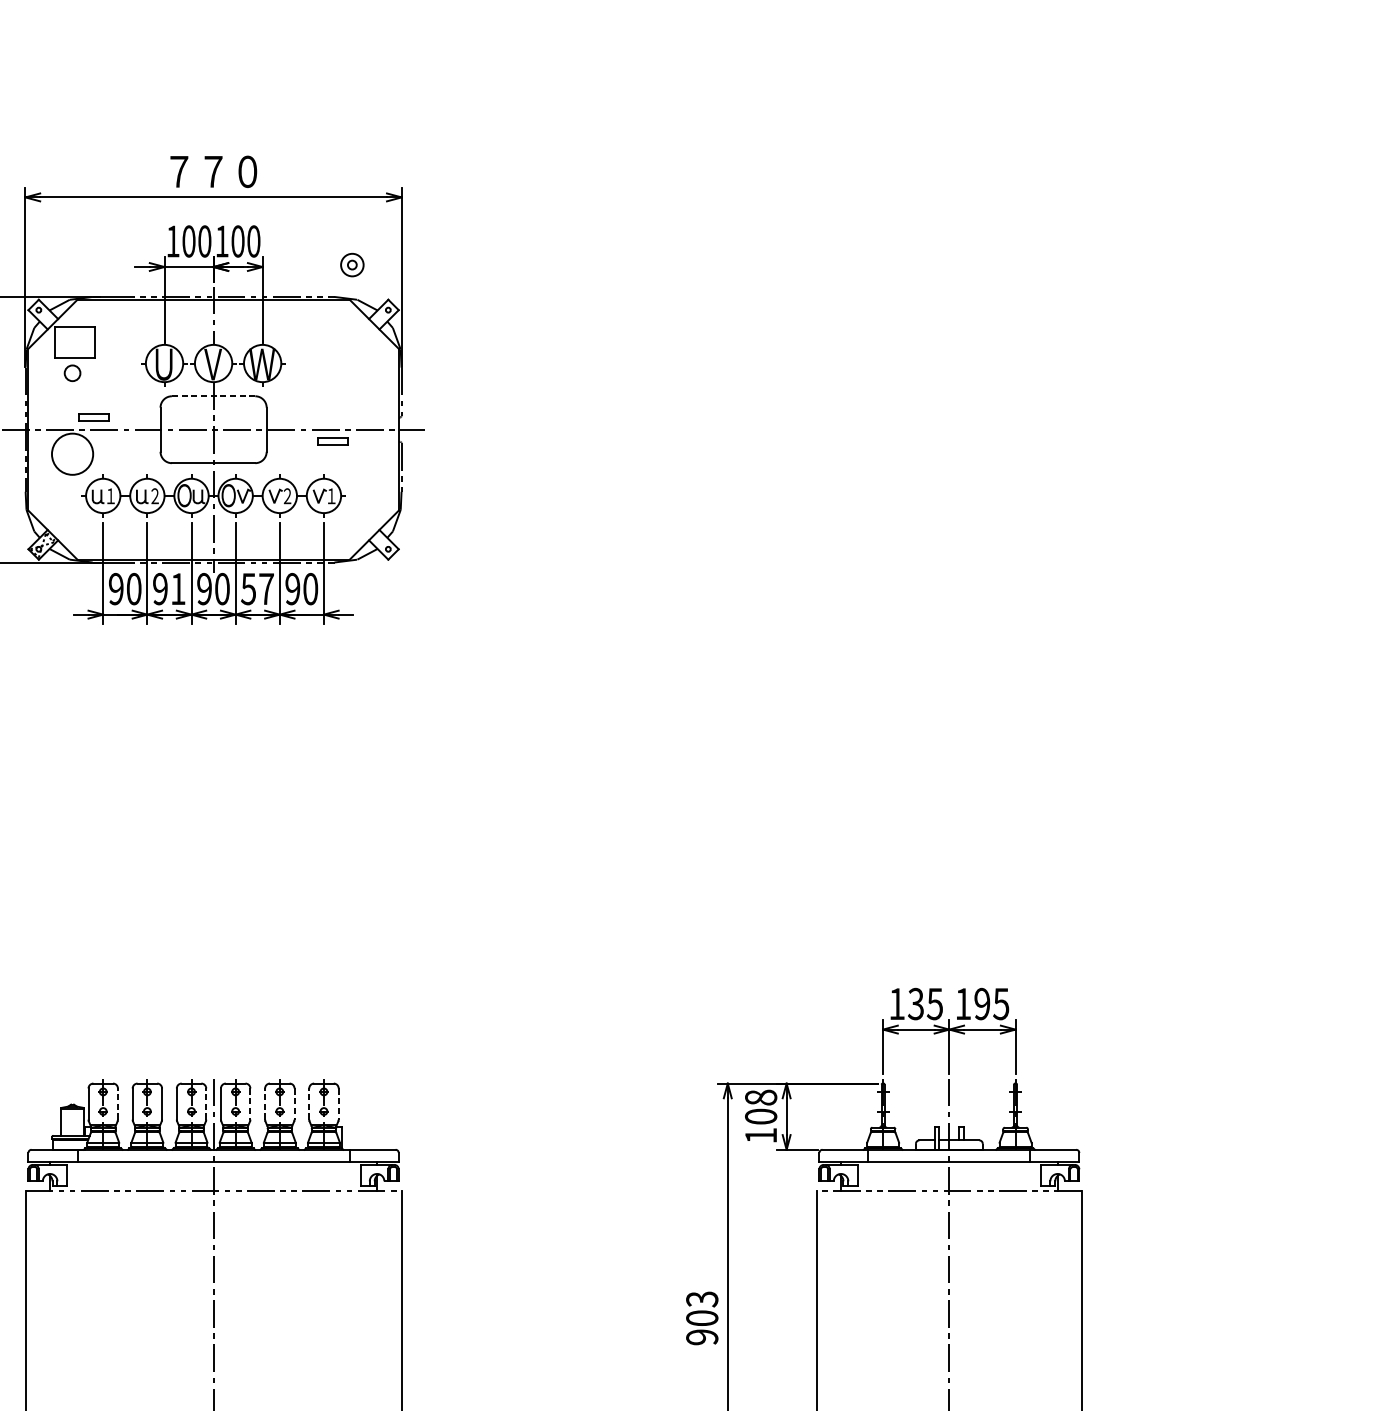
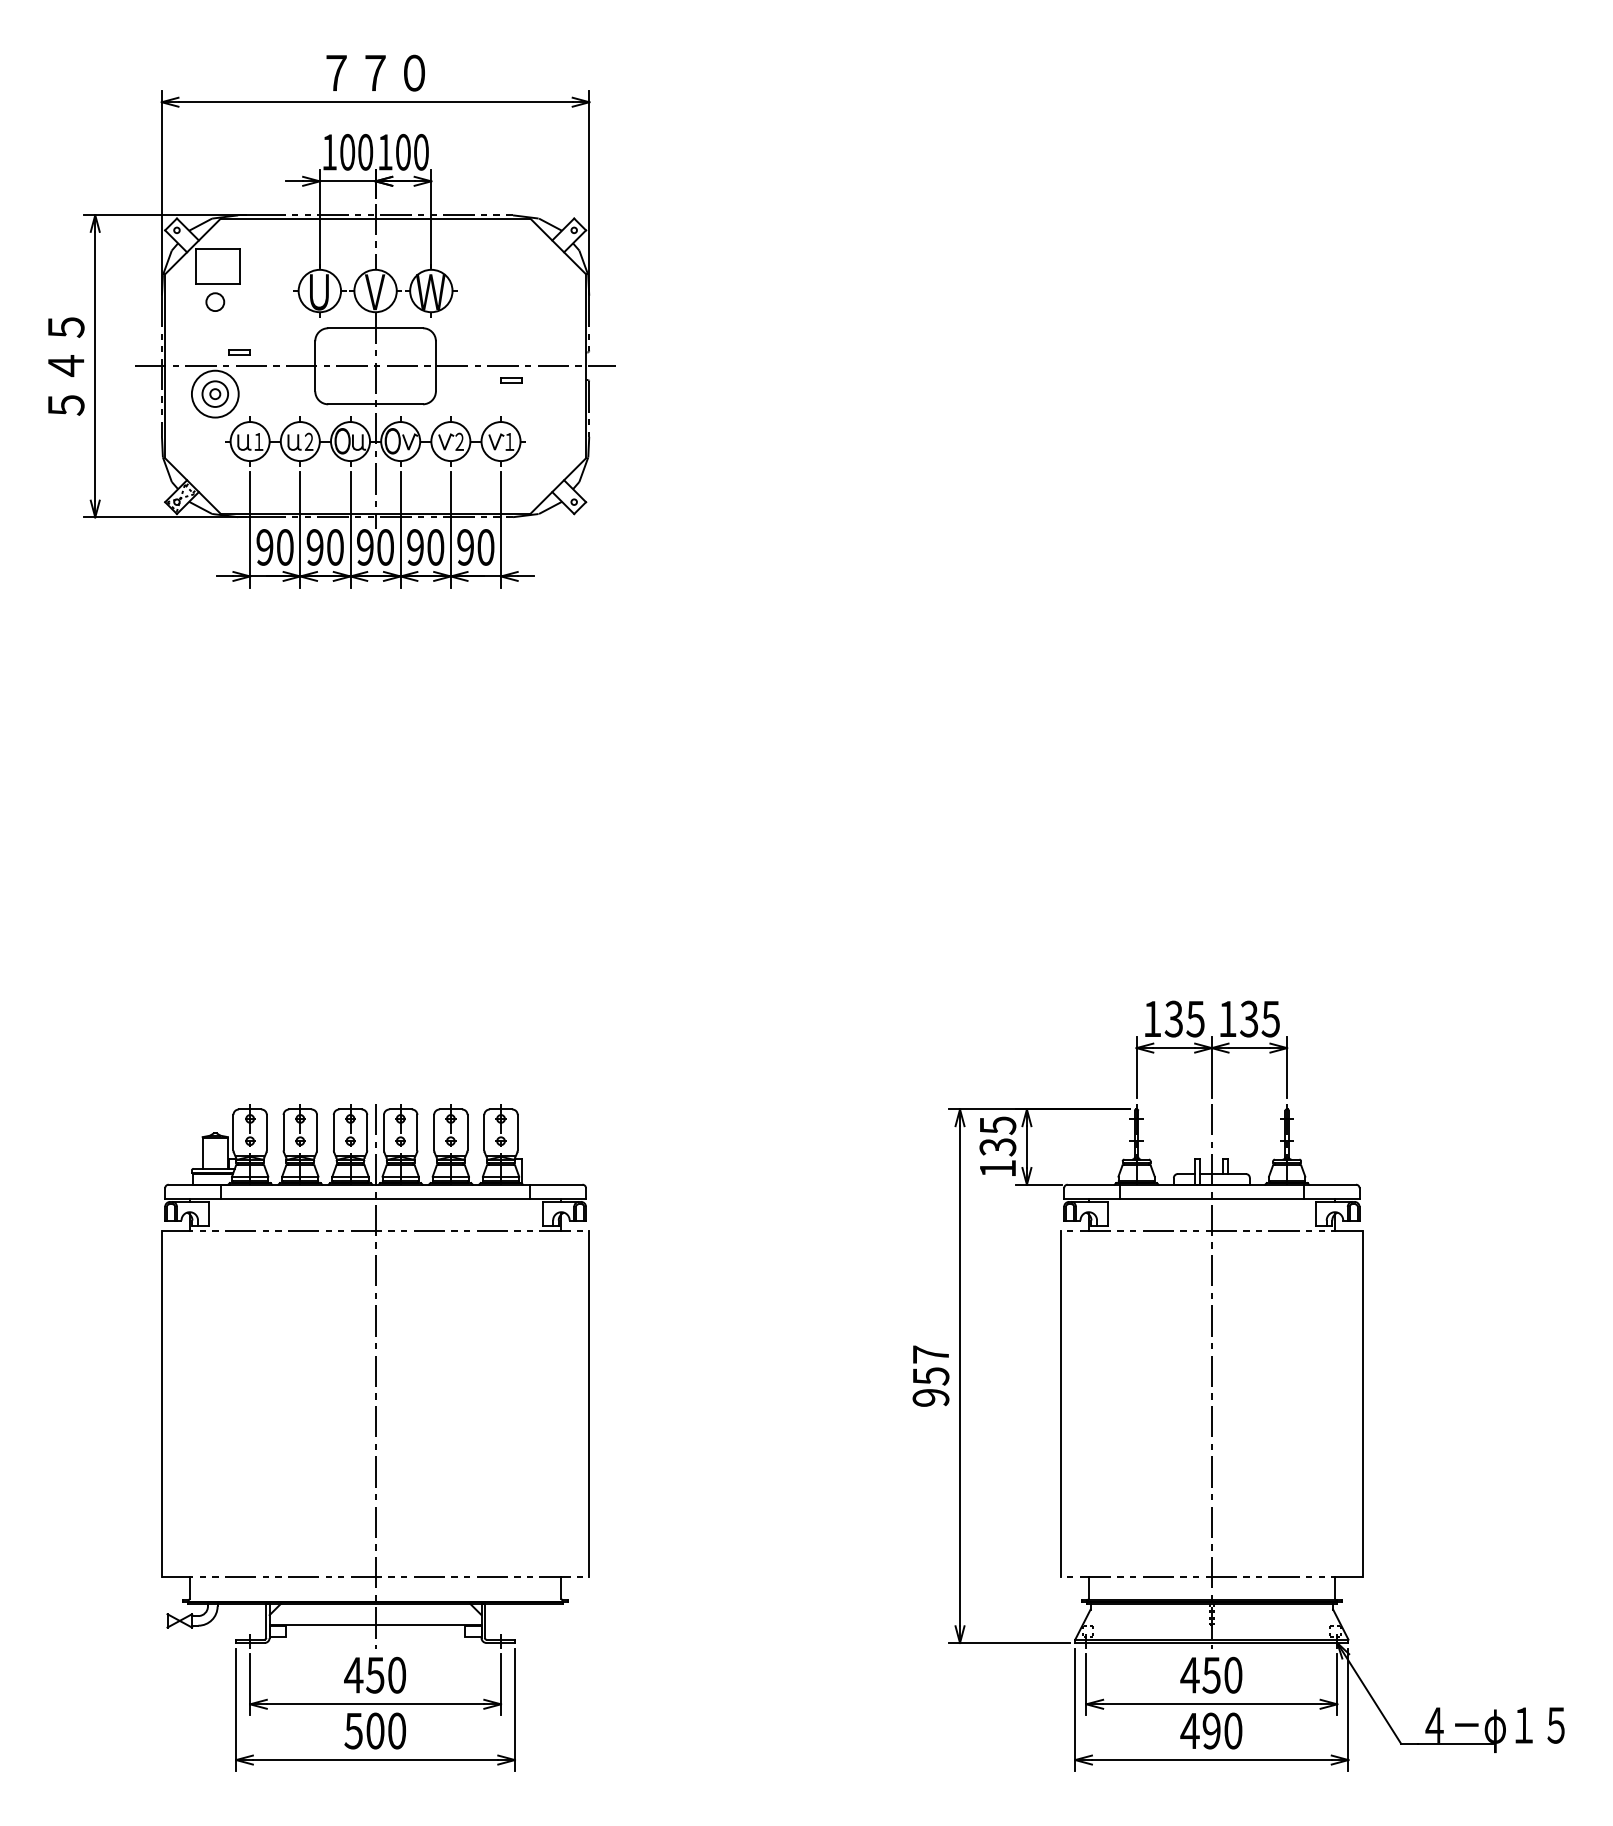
part: (351, 264) -> (214, 393), moved
line: (214, 396) -> (376, 328), dashed -> solid
part: (93, 417) -> (239, 352), size x0.62
part: (333, 442) -> (511, 380), size x0.62
text: (178, 589) -> (335, 547), 91 -> 90
text: (257, 589) -> (425, 547), 57 -> 90
text: (982, 1003) -> (1249, 1018), 195 -> 135
line: (117, 1103) -> (266, 1132), dashed -> solid
line: (206, 1103) -> (367, 1132), dashed -> solid
line: (250, 1103) -> (417, 1132), dashed -> solid
line: (265, 1103) -> (434, 1132), dashed -> solid
line: (294, 1103) -> (467, 1132), dashed -> solid
line: (309, 1103) -> (484, 1132), dashed -> solid
line: (338, 1103) -> (517, 1132), dashed -> solid
text: (760, 1107) -> (997, 1136), 108 -> 135
text: (701, 1308) -> (930, 1365), 903 -> 957

